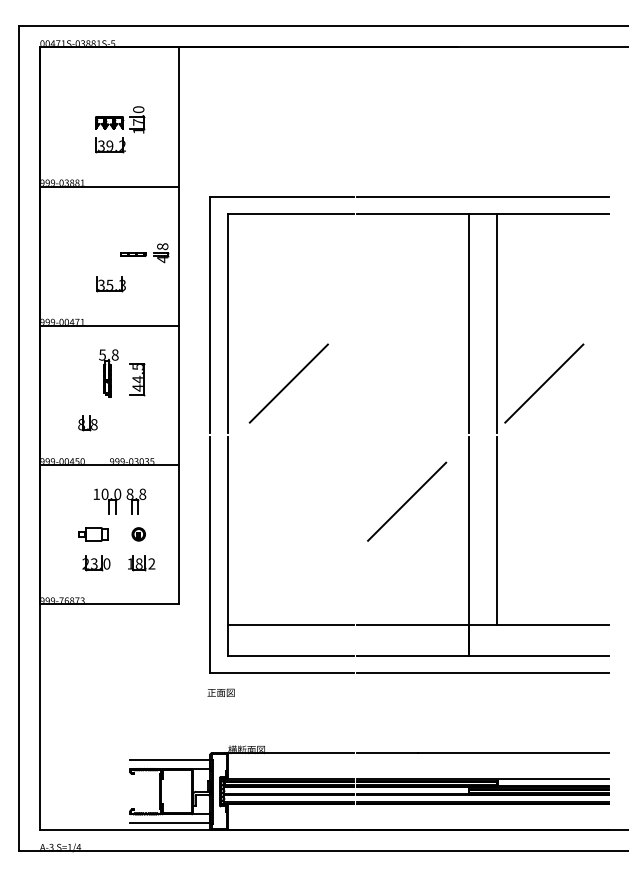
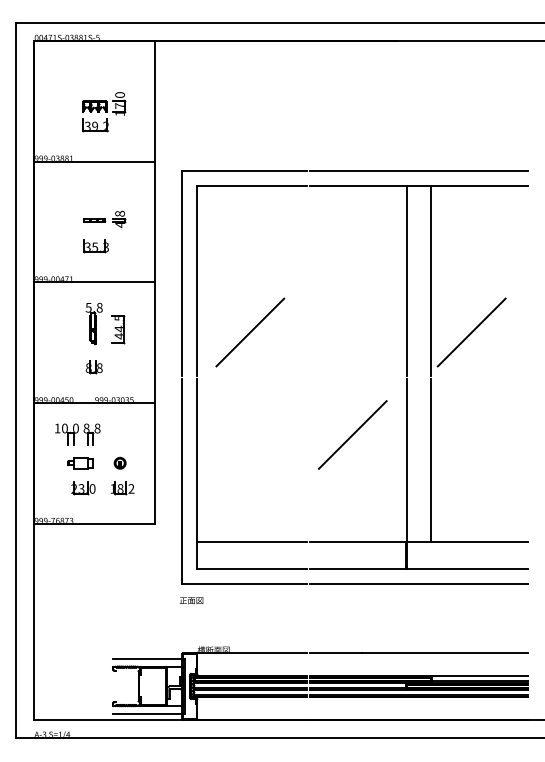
part: (144, 253) -> (104, 219), moved
part: (87, 423) -> (93, 367), moved
part: (119, 501) -> (77, 434), moved

